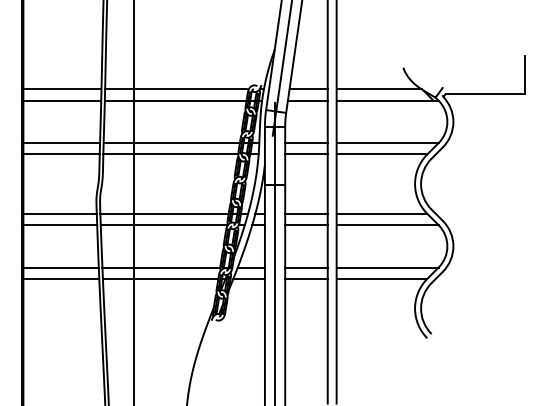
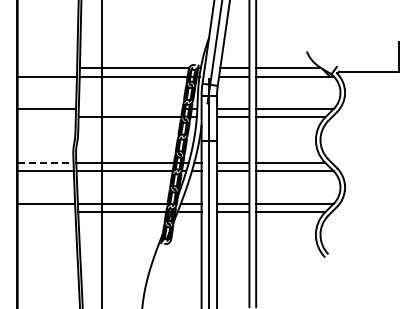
line: (62, 90) -> (47, 68), removed
line: (171, 142) -> (130, 108), removed
line: (61, 154) -> (46, 117), removed
line: (59, 213) -> (45, 162), solid -> dashed
line: (61, 279) -> (46, 212), removed

